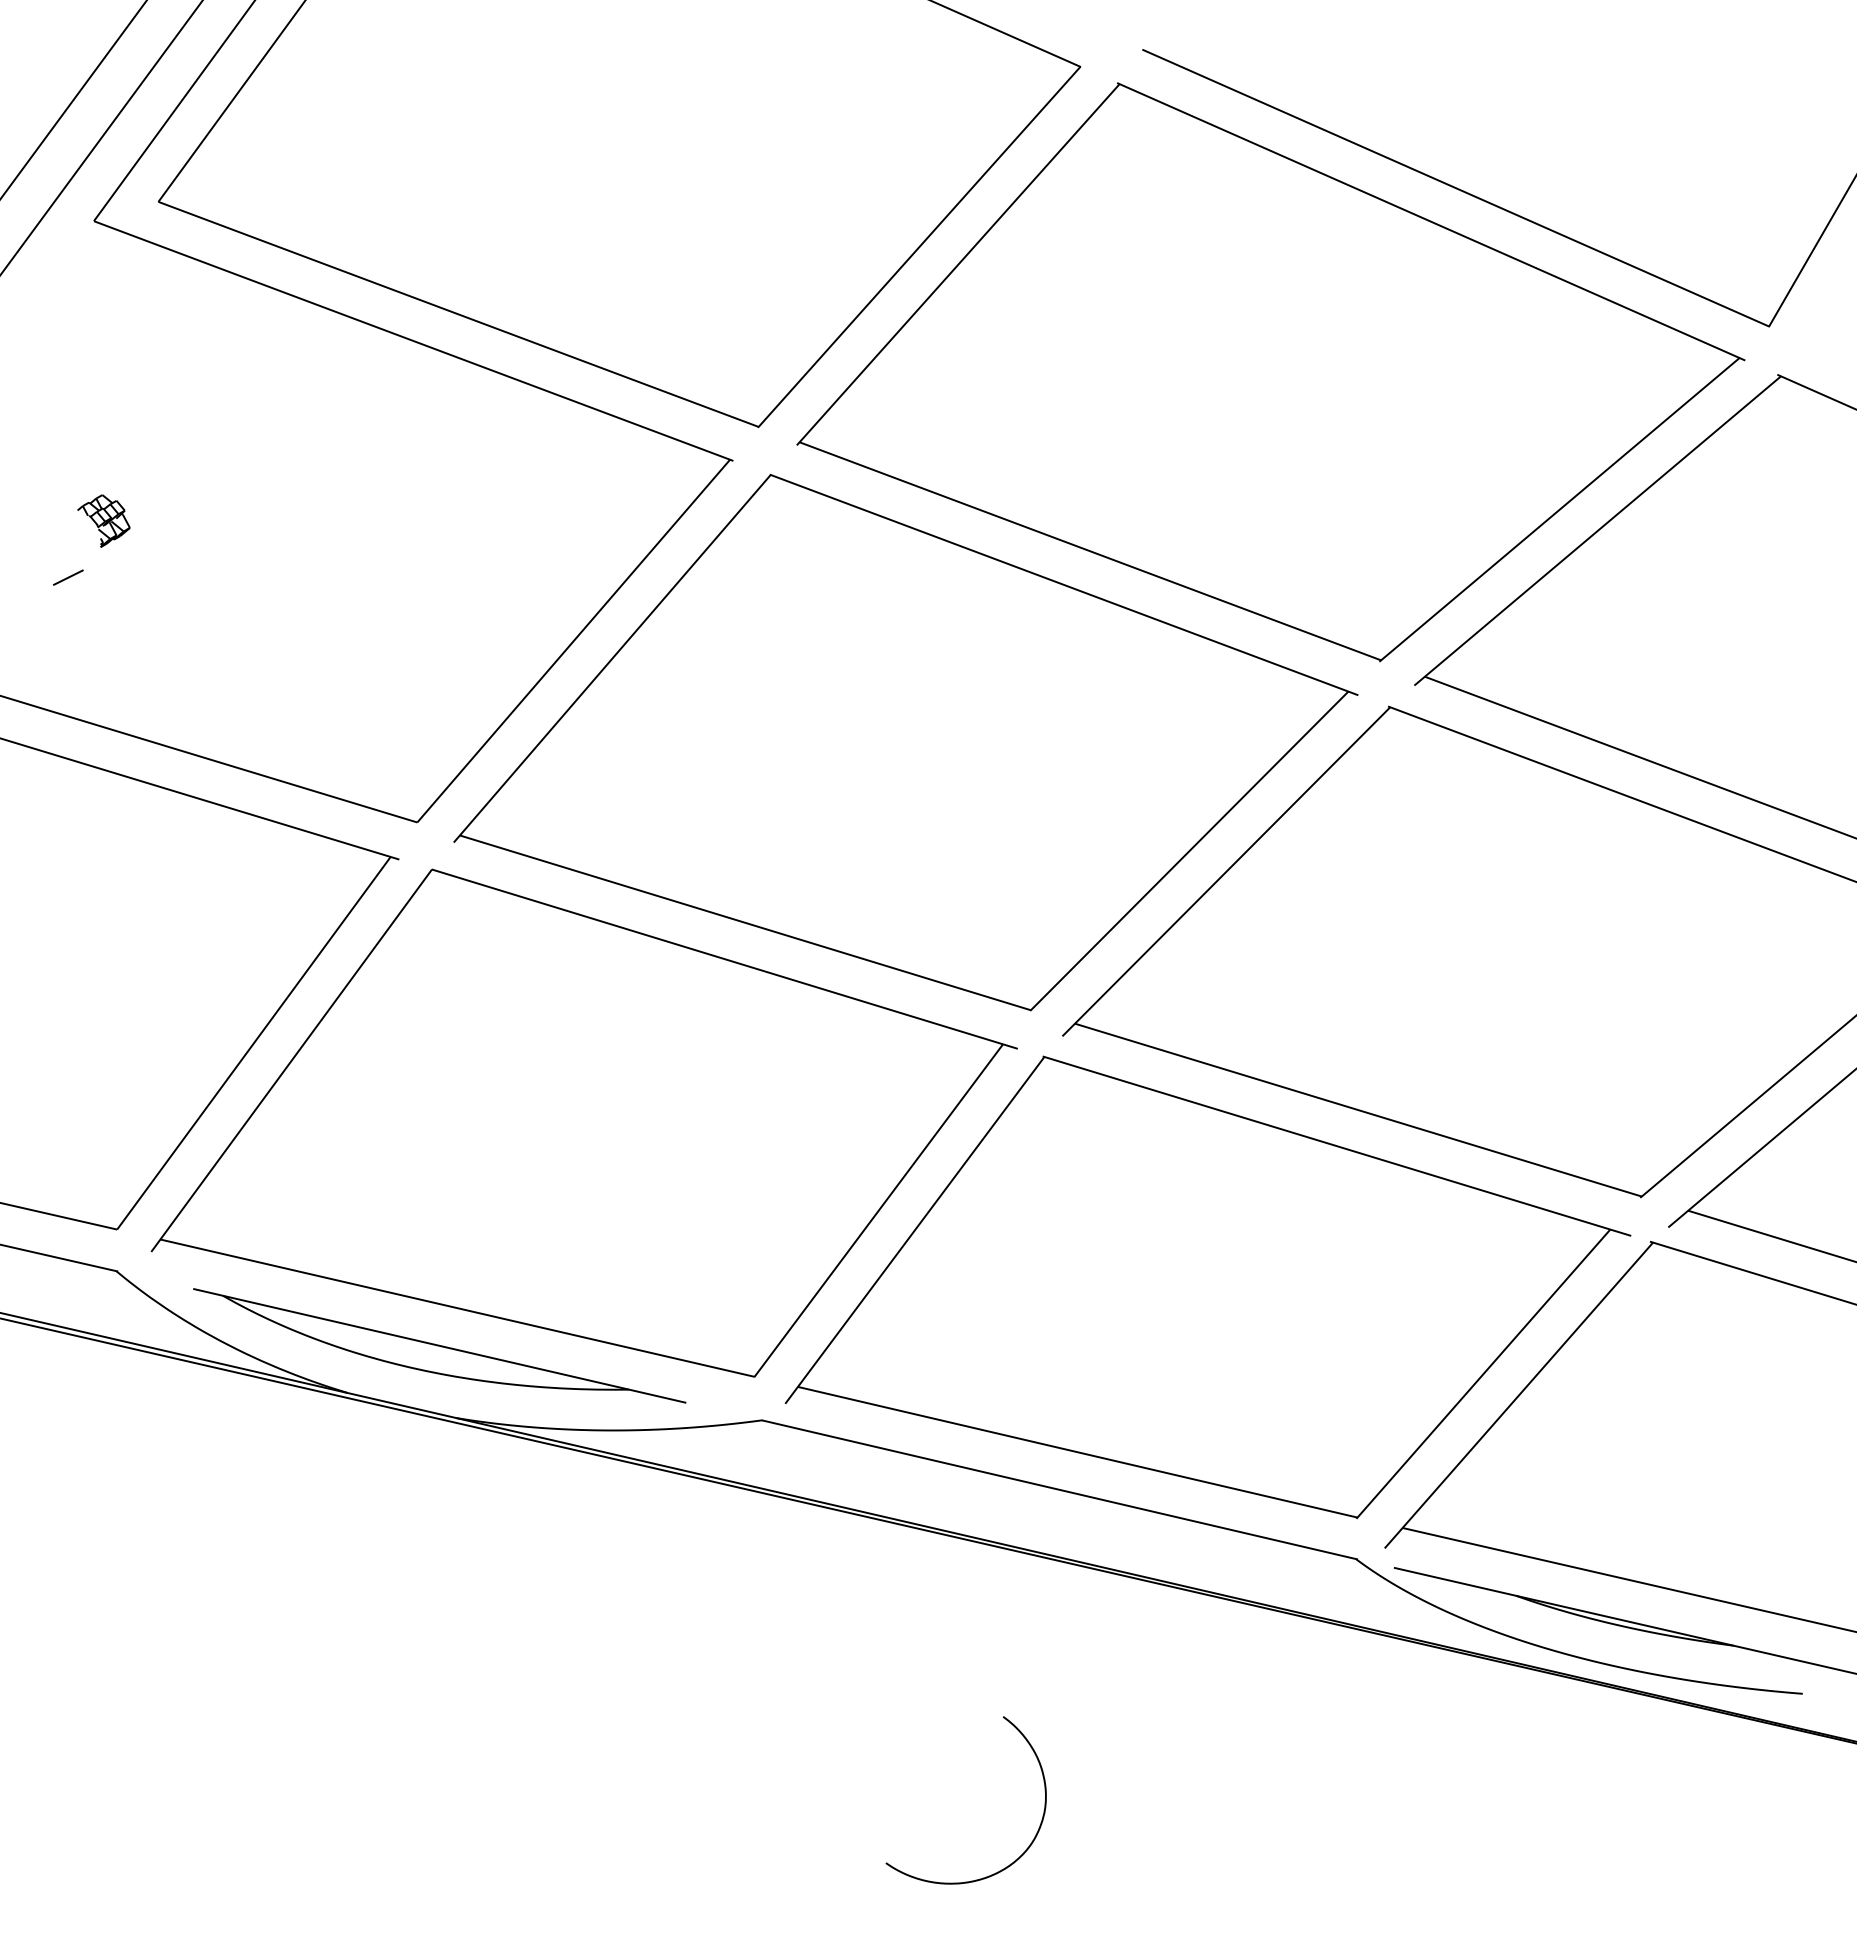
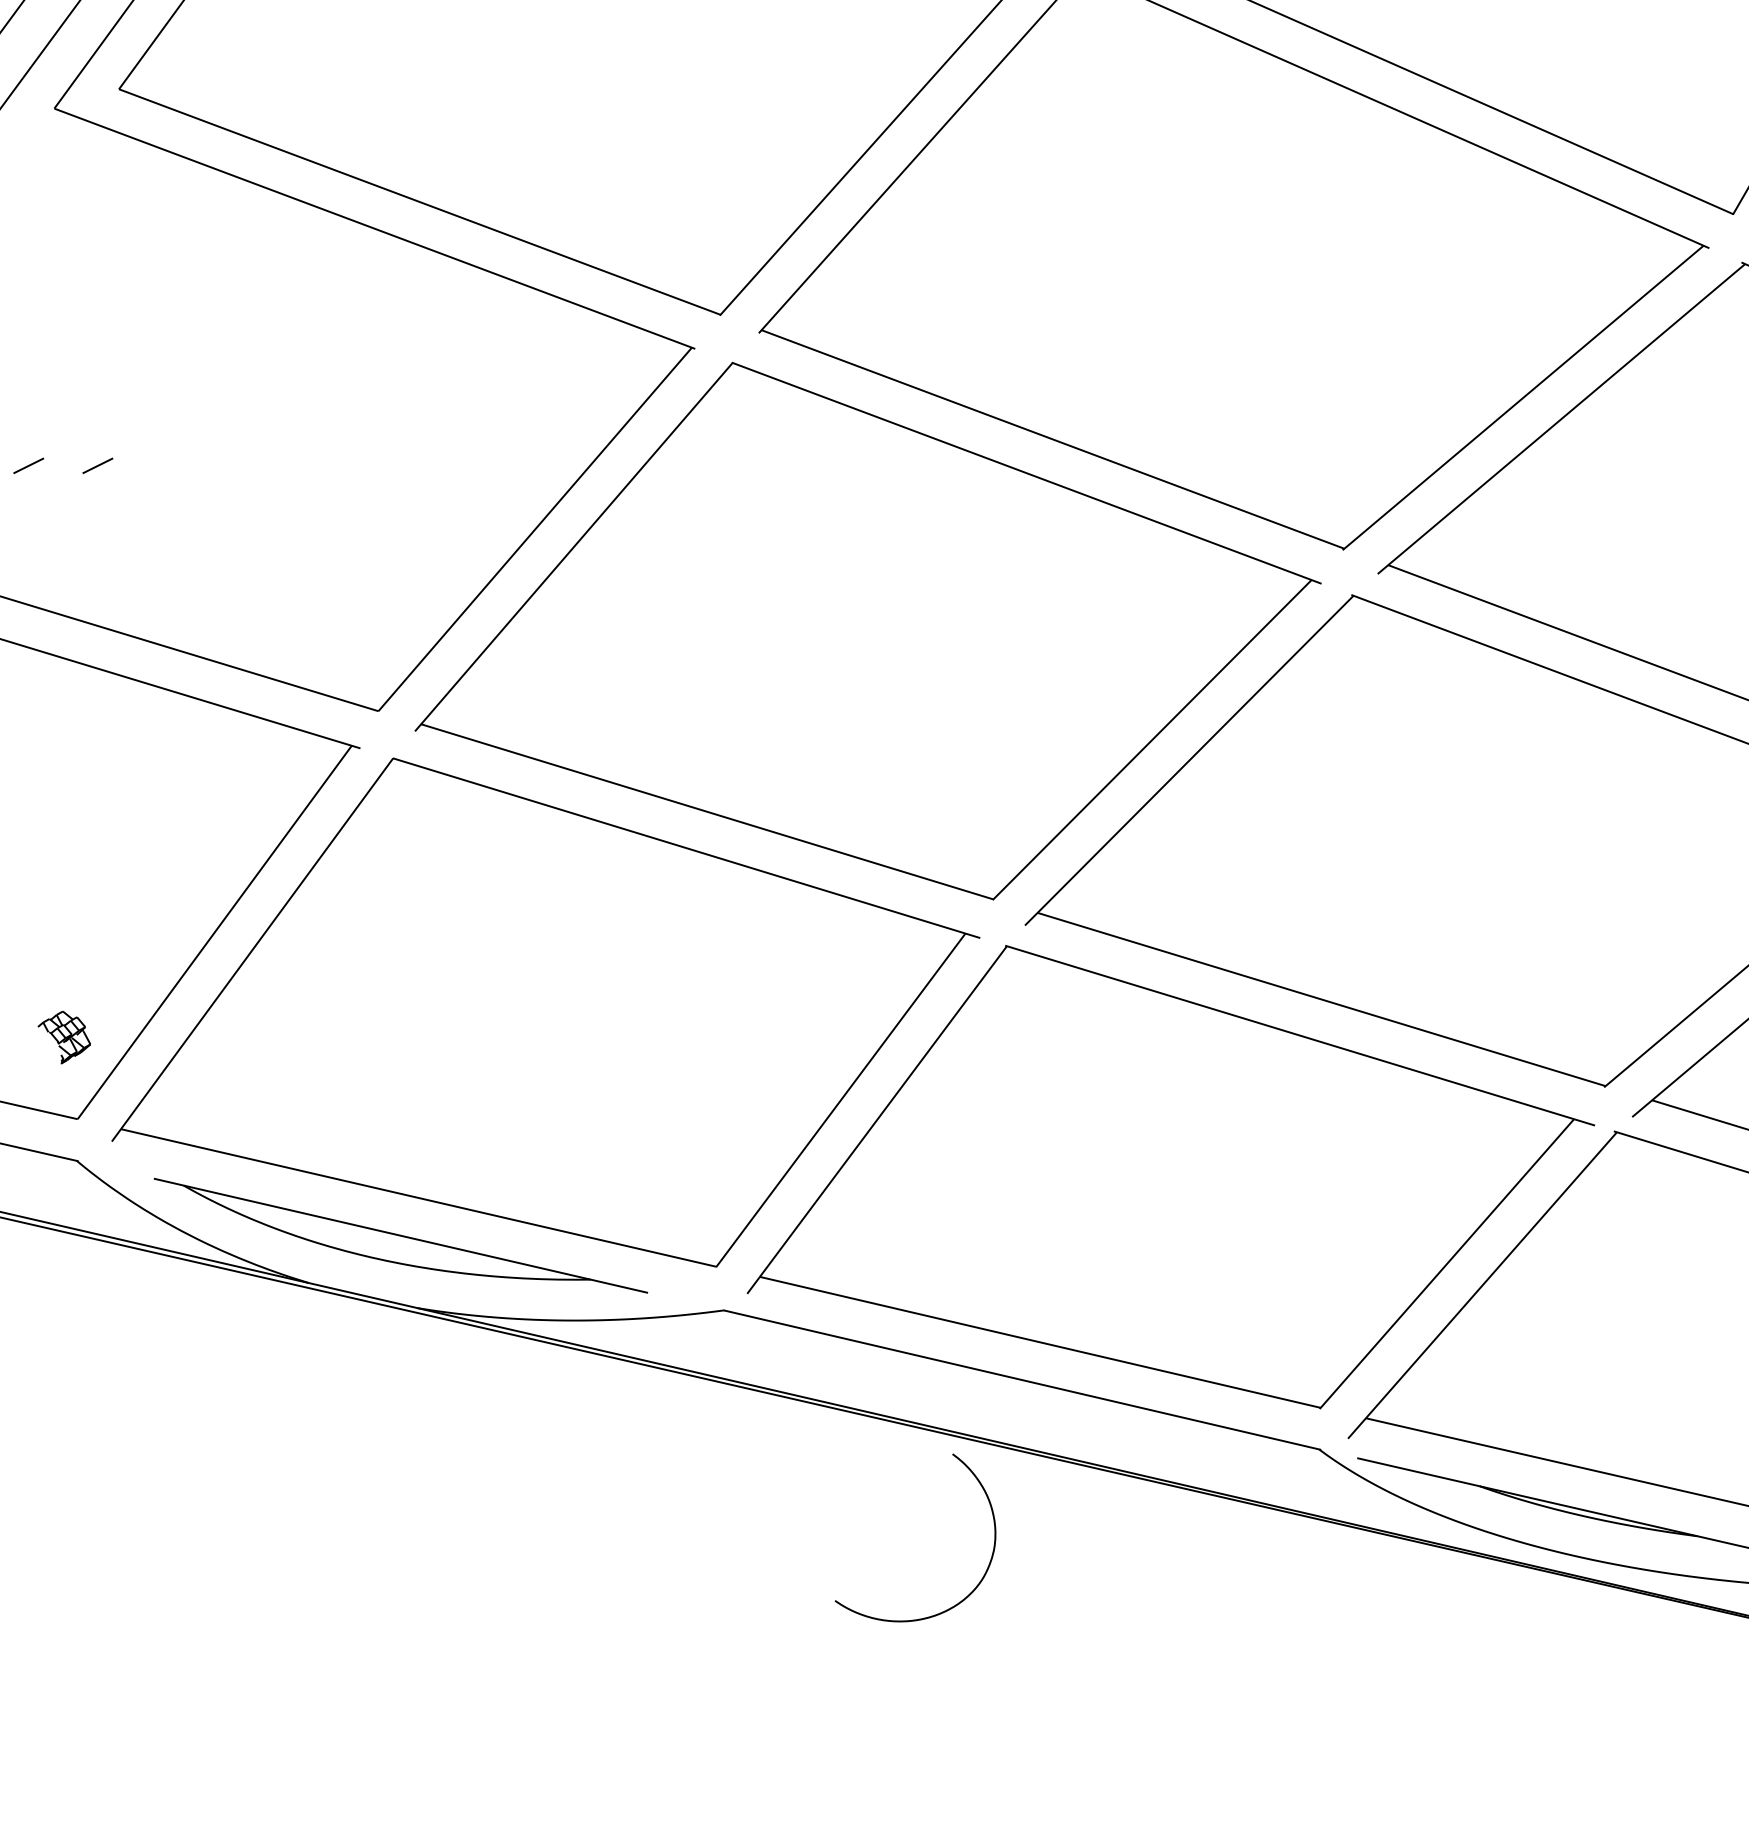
part: (103, 520) -> (63, 1036), moved
line: (137, 577) -> (98, 465), added
curve: (1015, 1859) -> (964, 1597), moved

